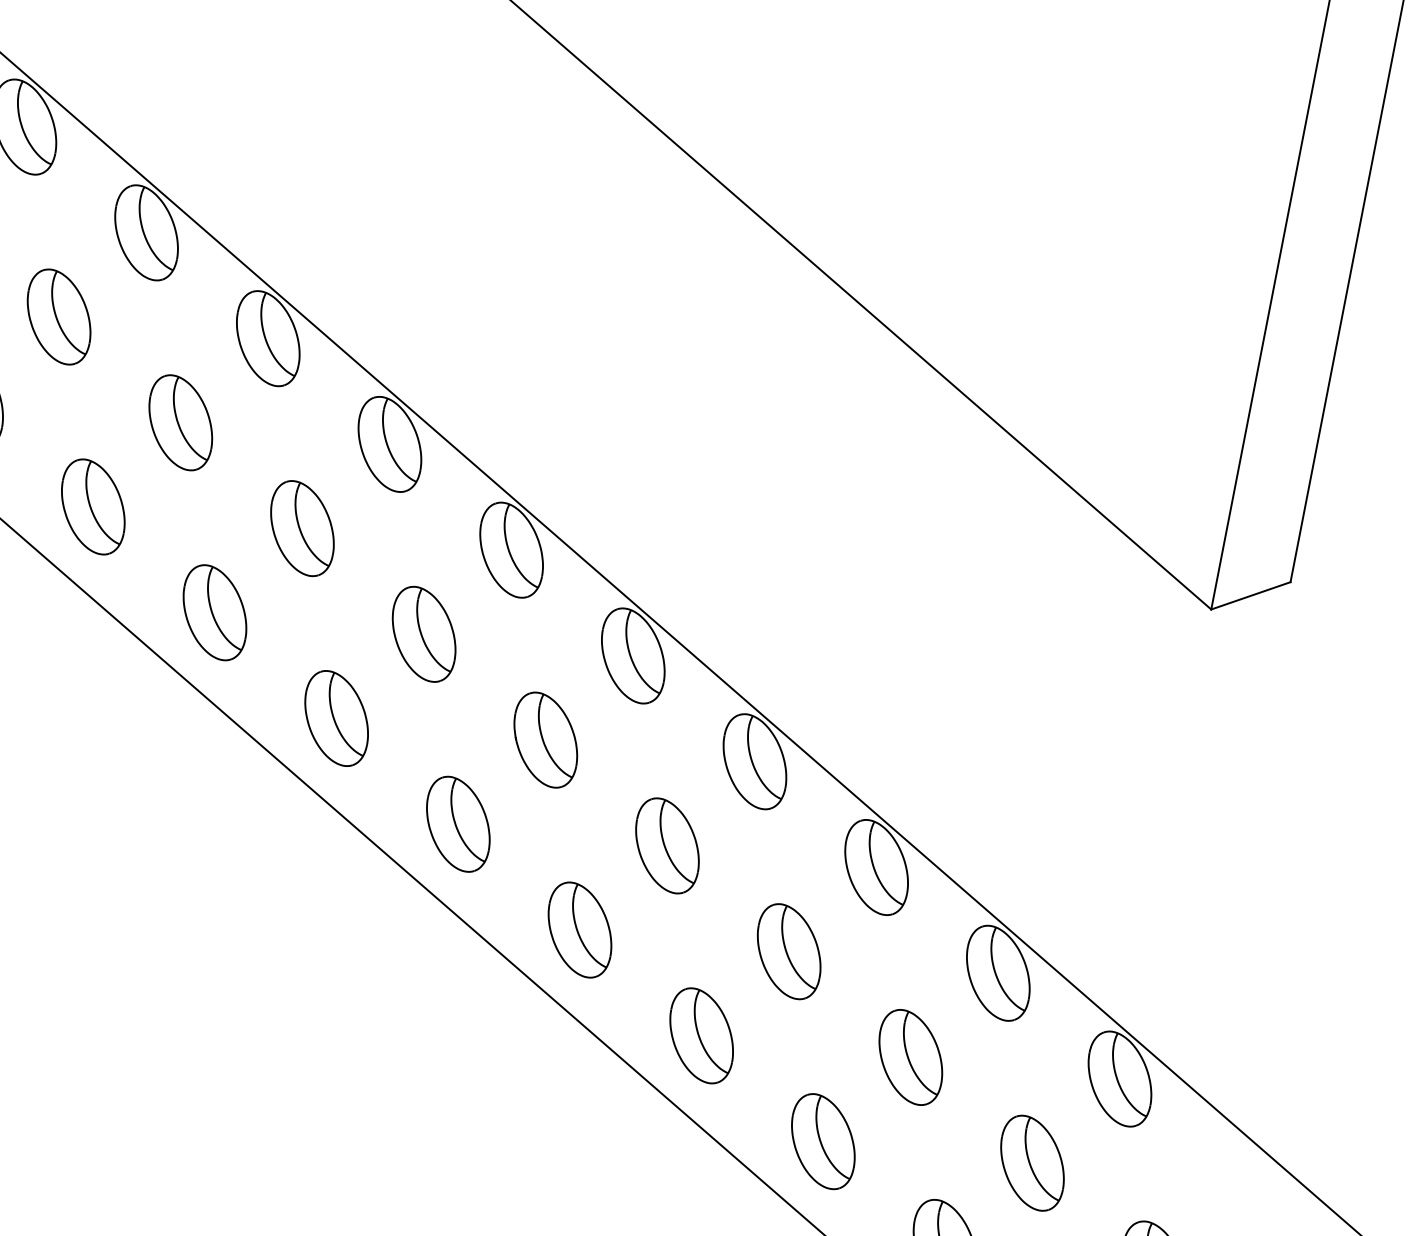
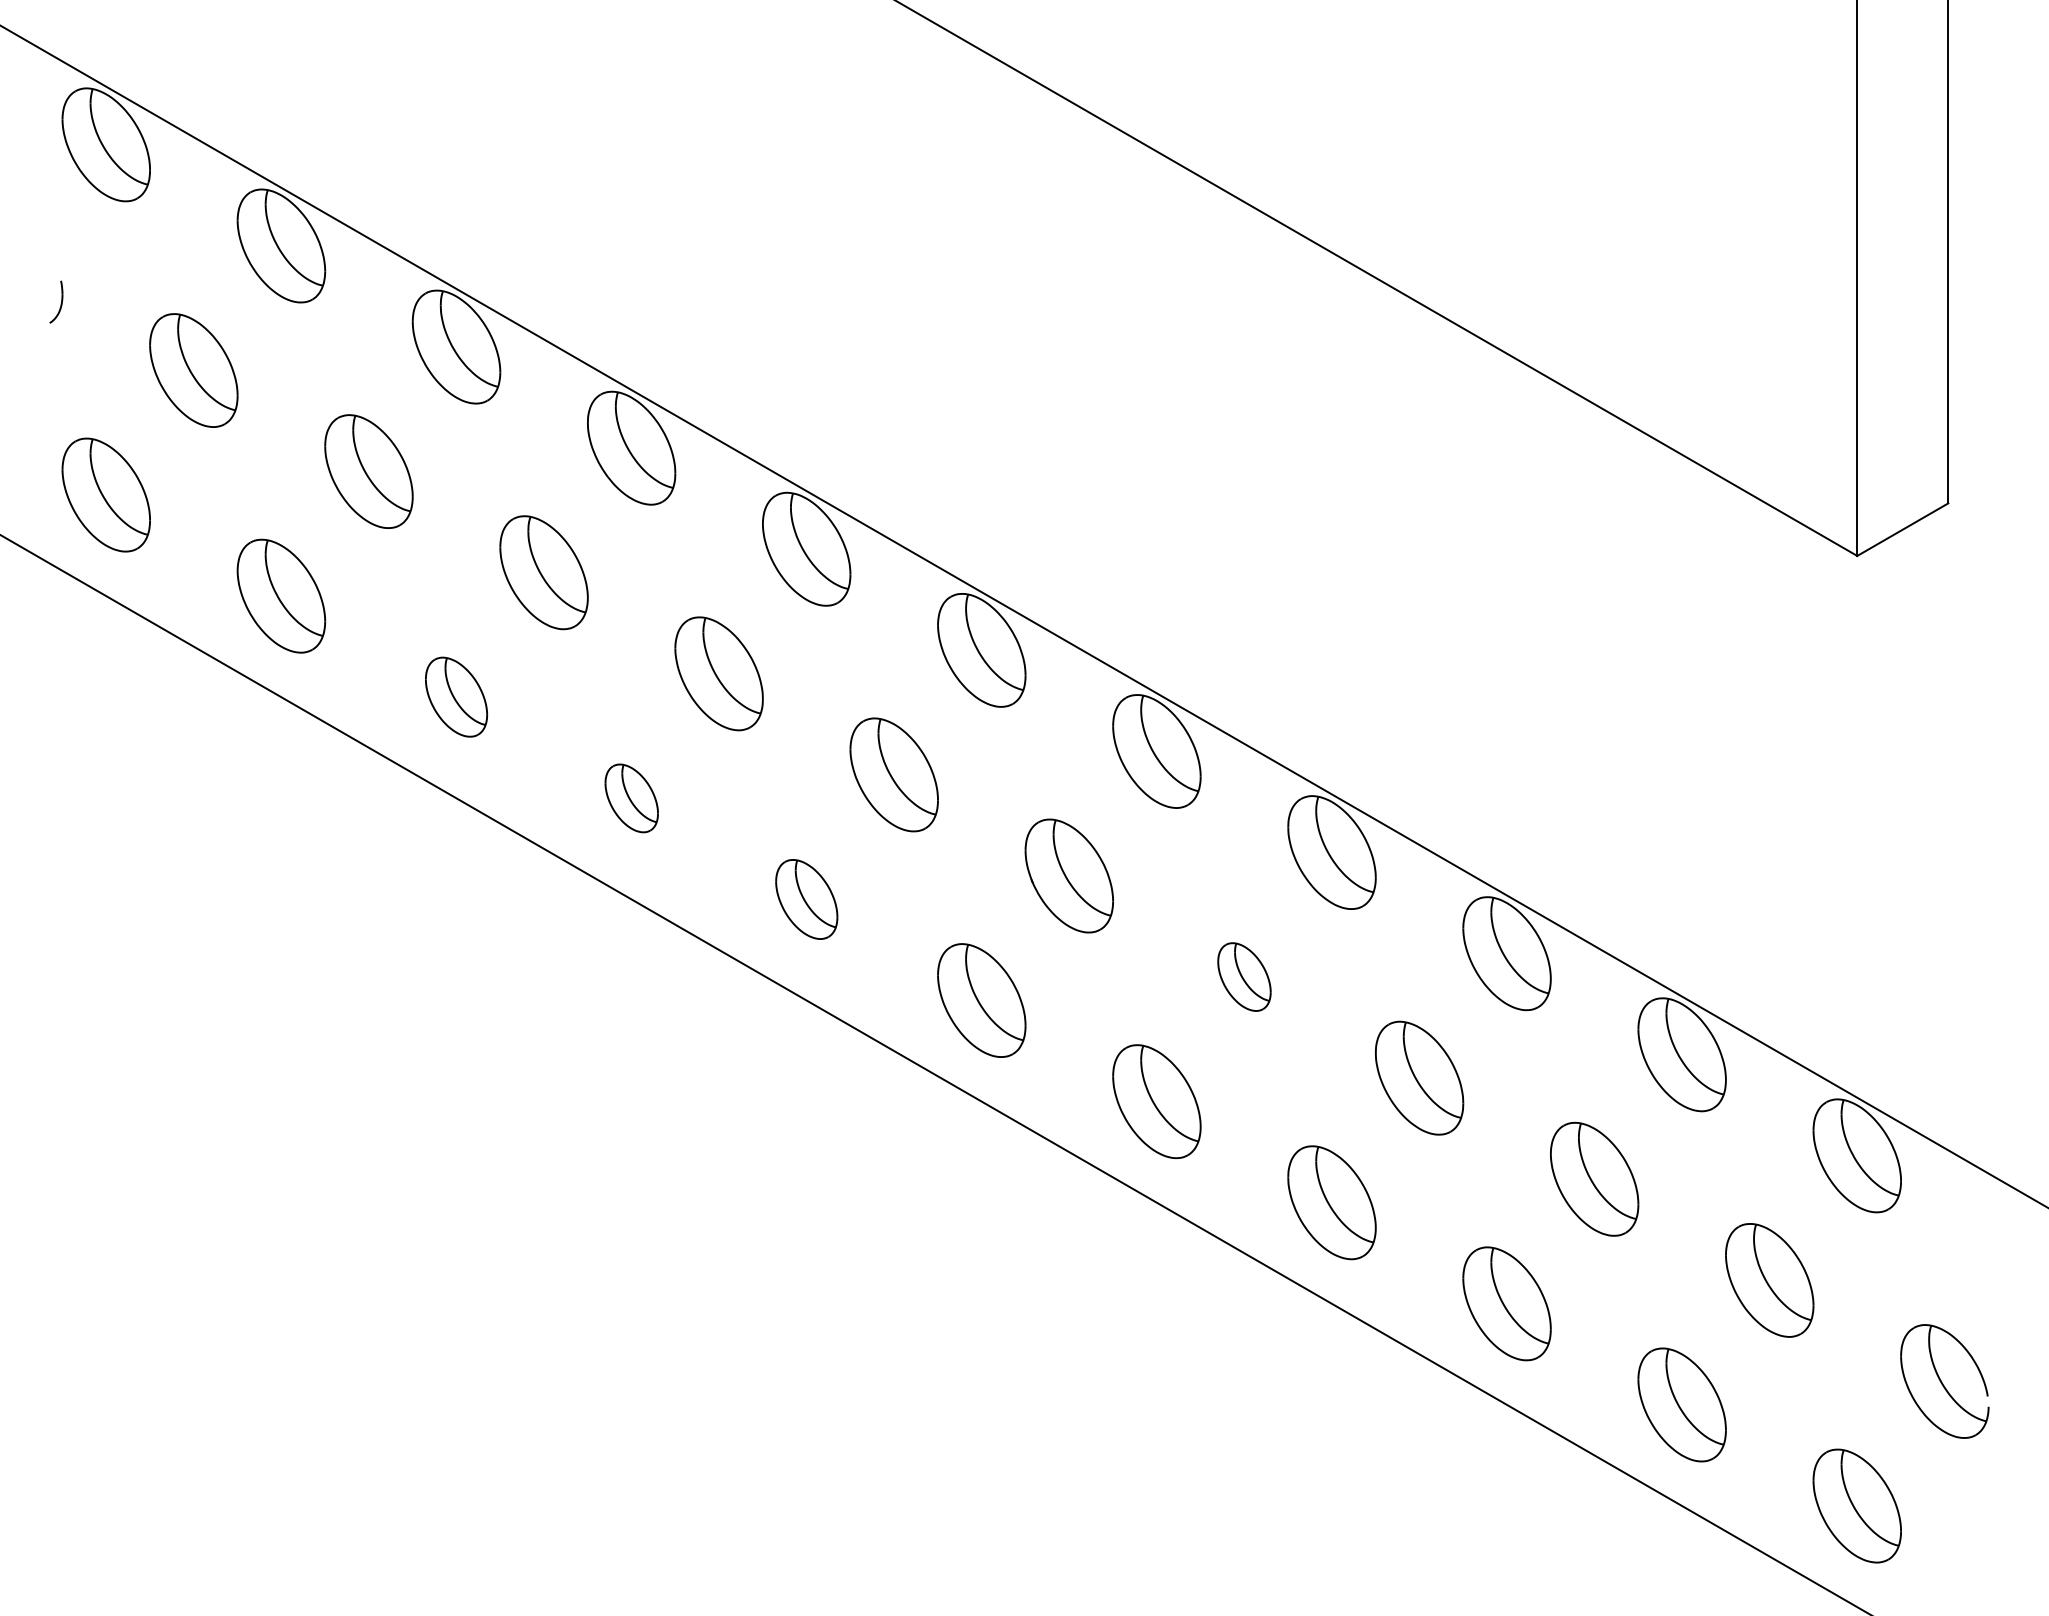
part: (93, 506) -> (456, 696), size x0.7
part: (214, 612) -> (631, 798), size x0.6
part: (336, 718) -> (806, 899), size x0.7
part: (667, 845) -> (1244, 976), size x0.6

